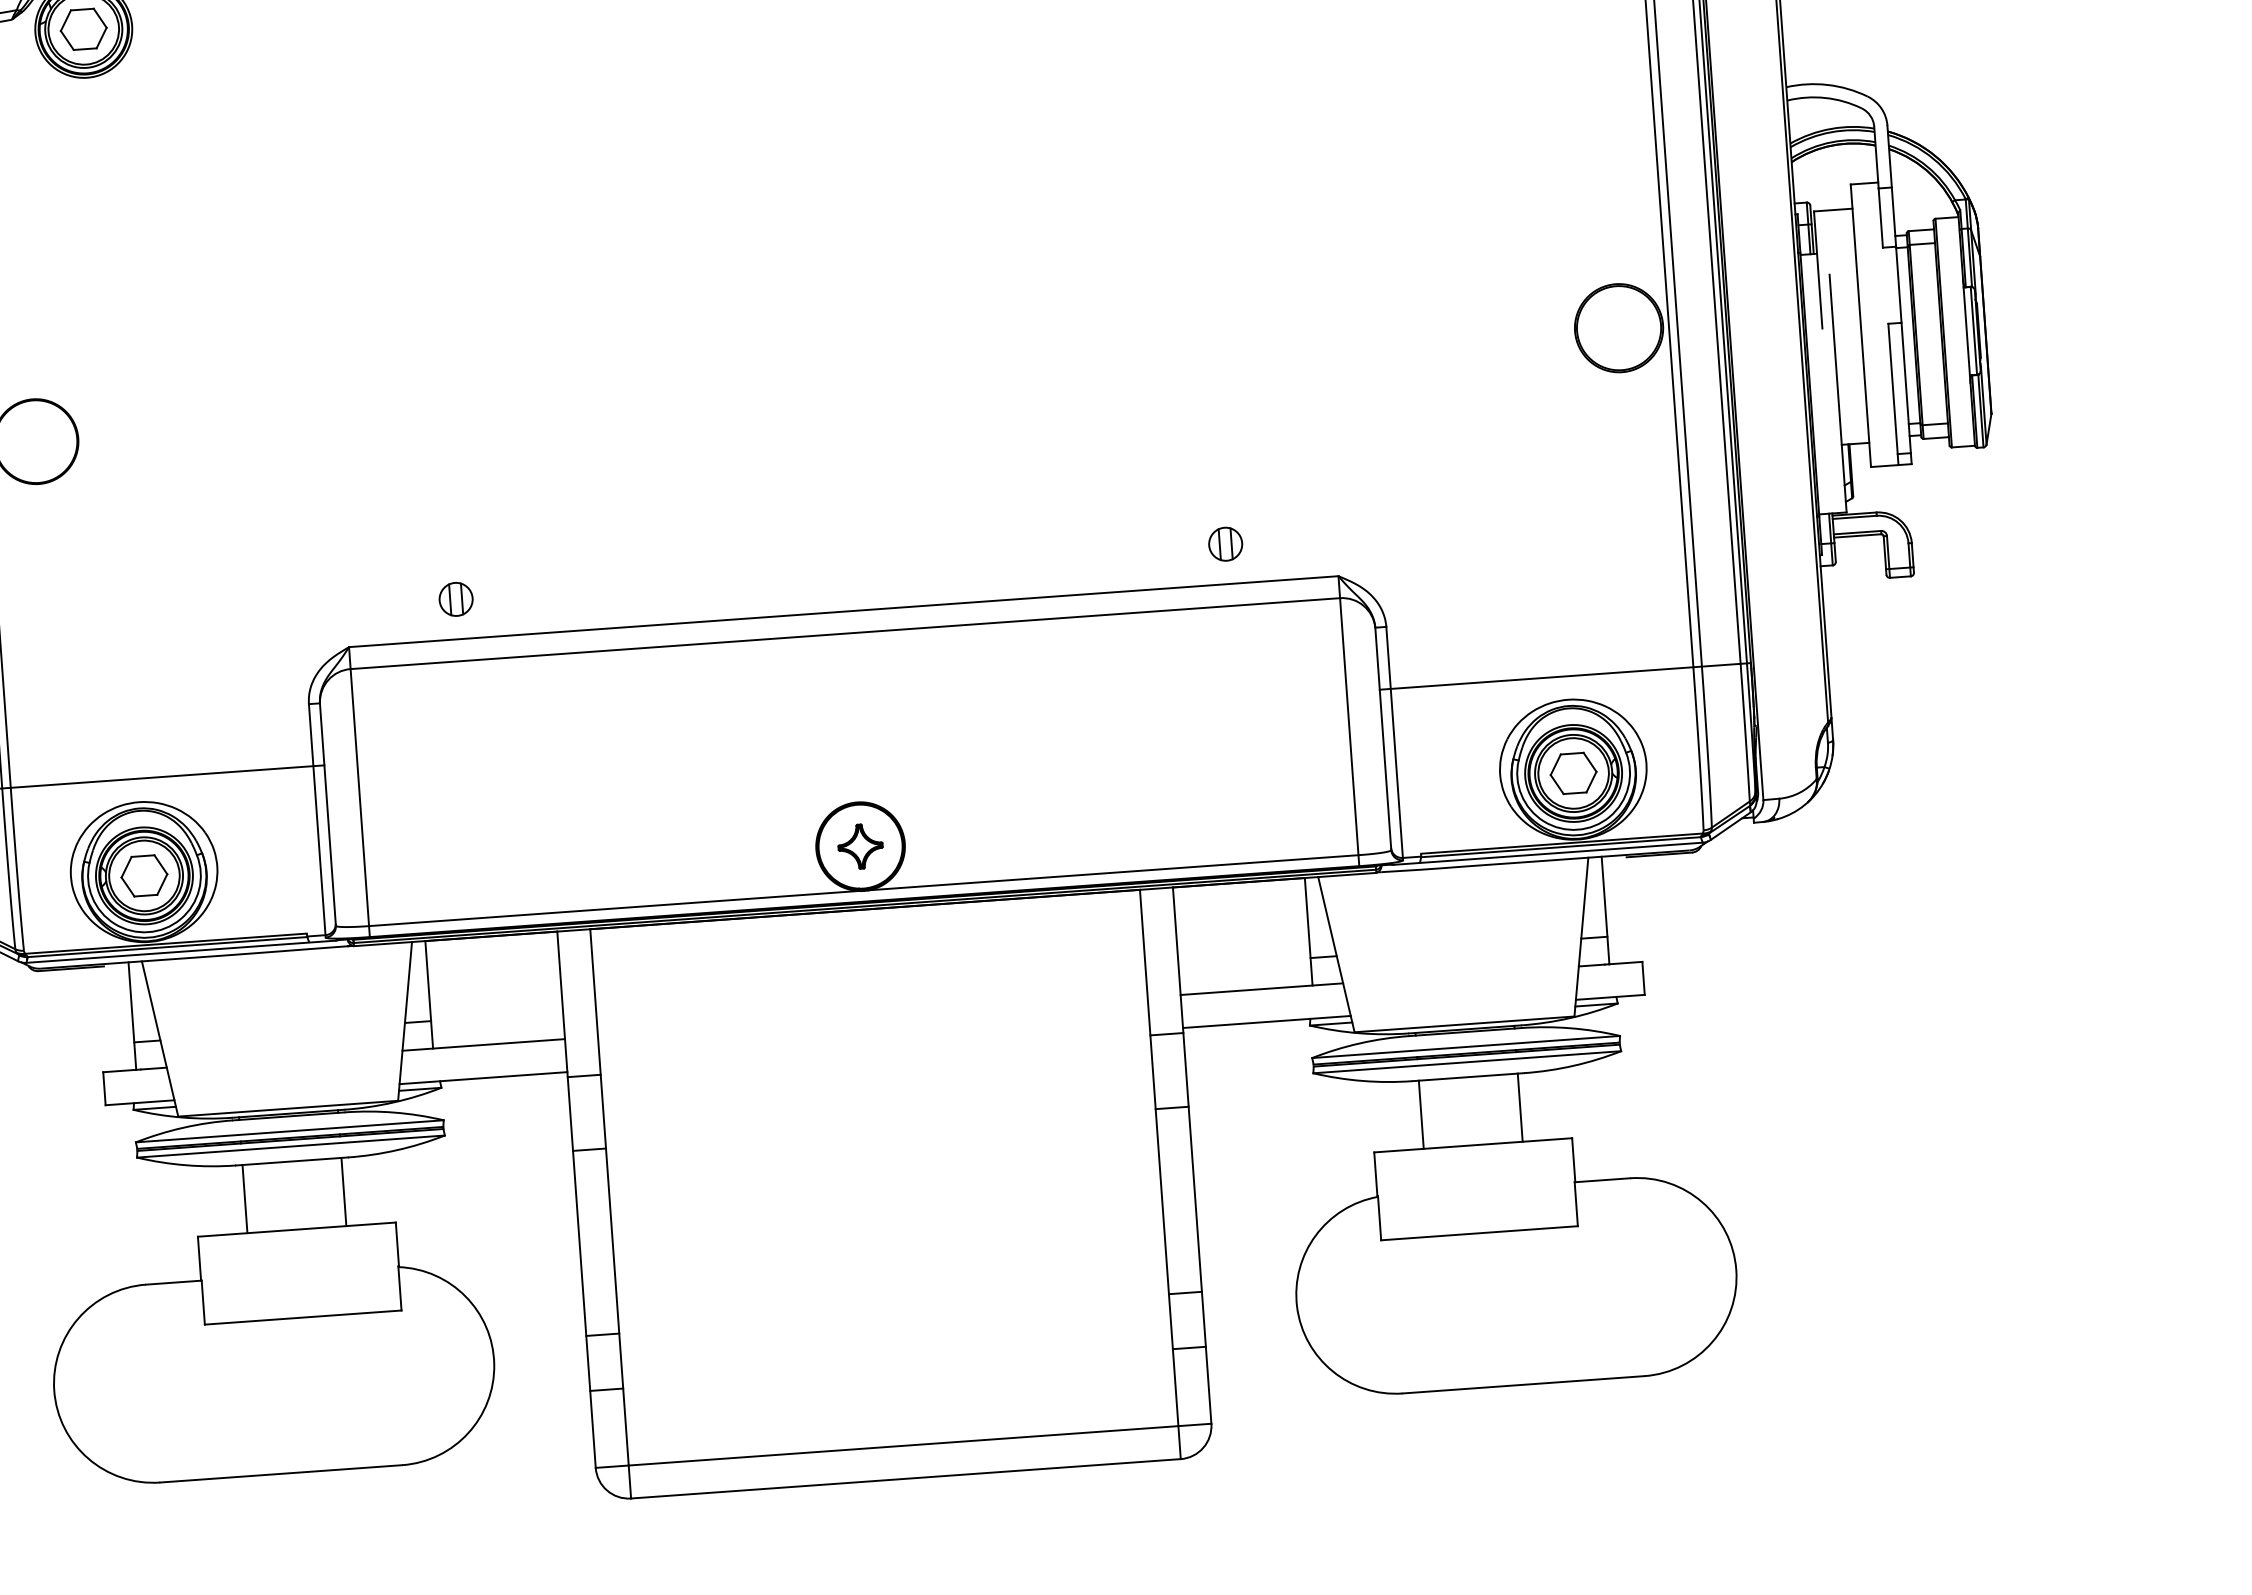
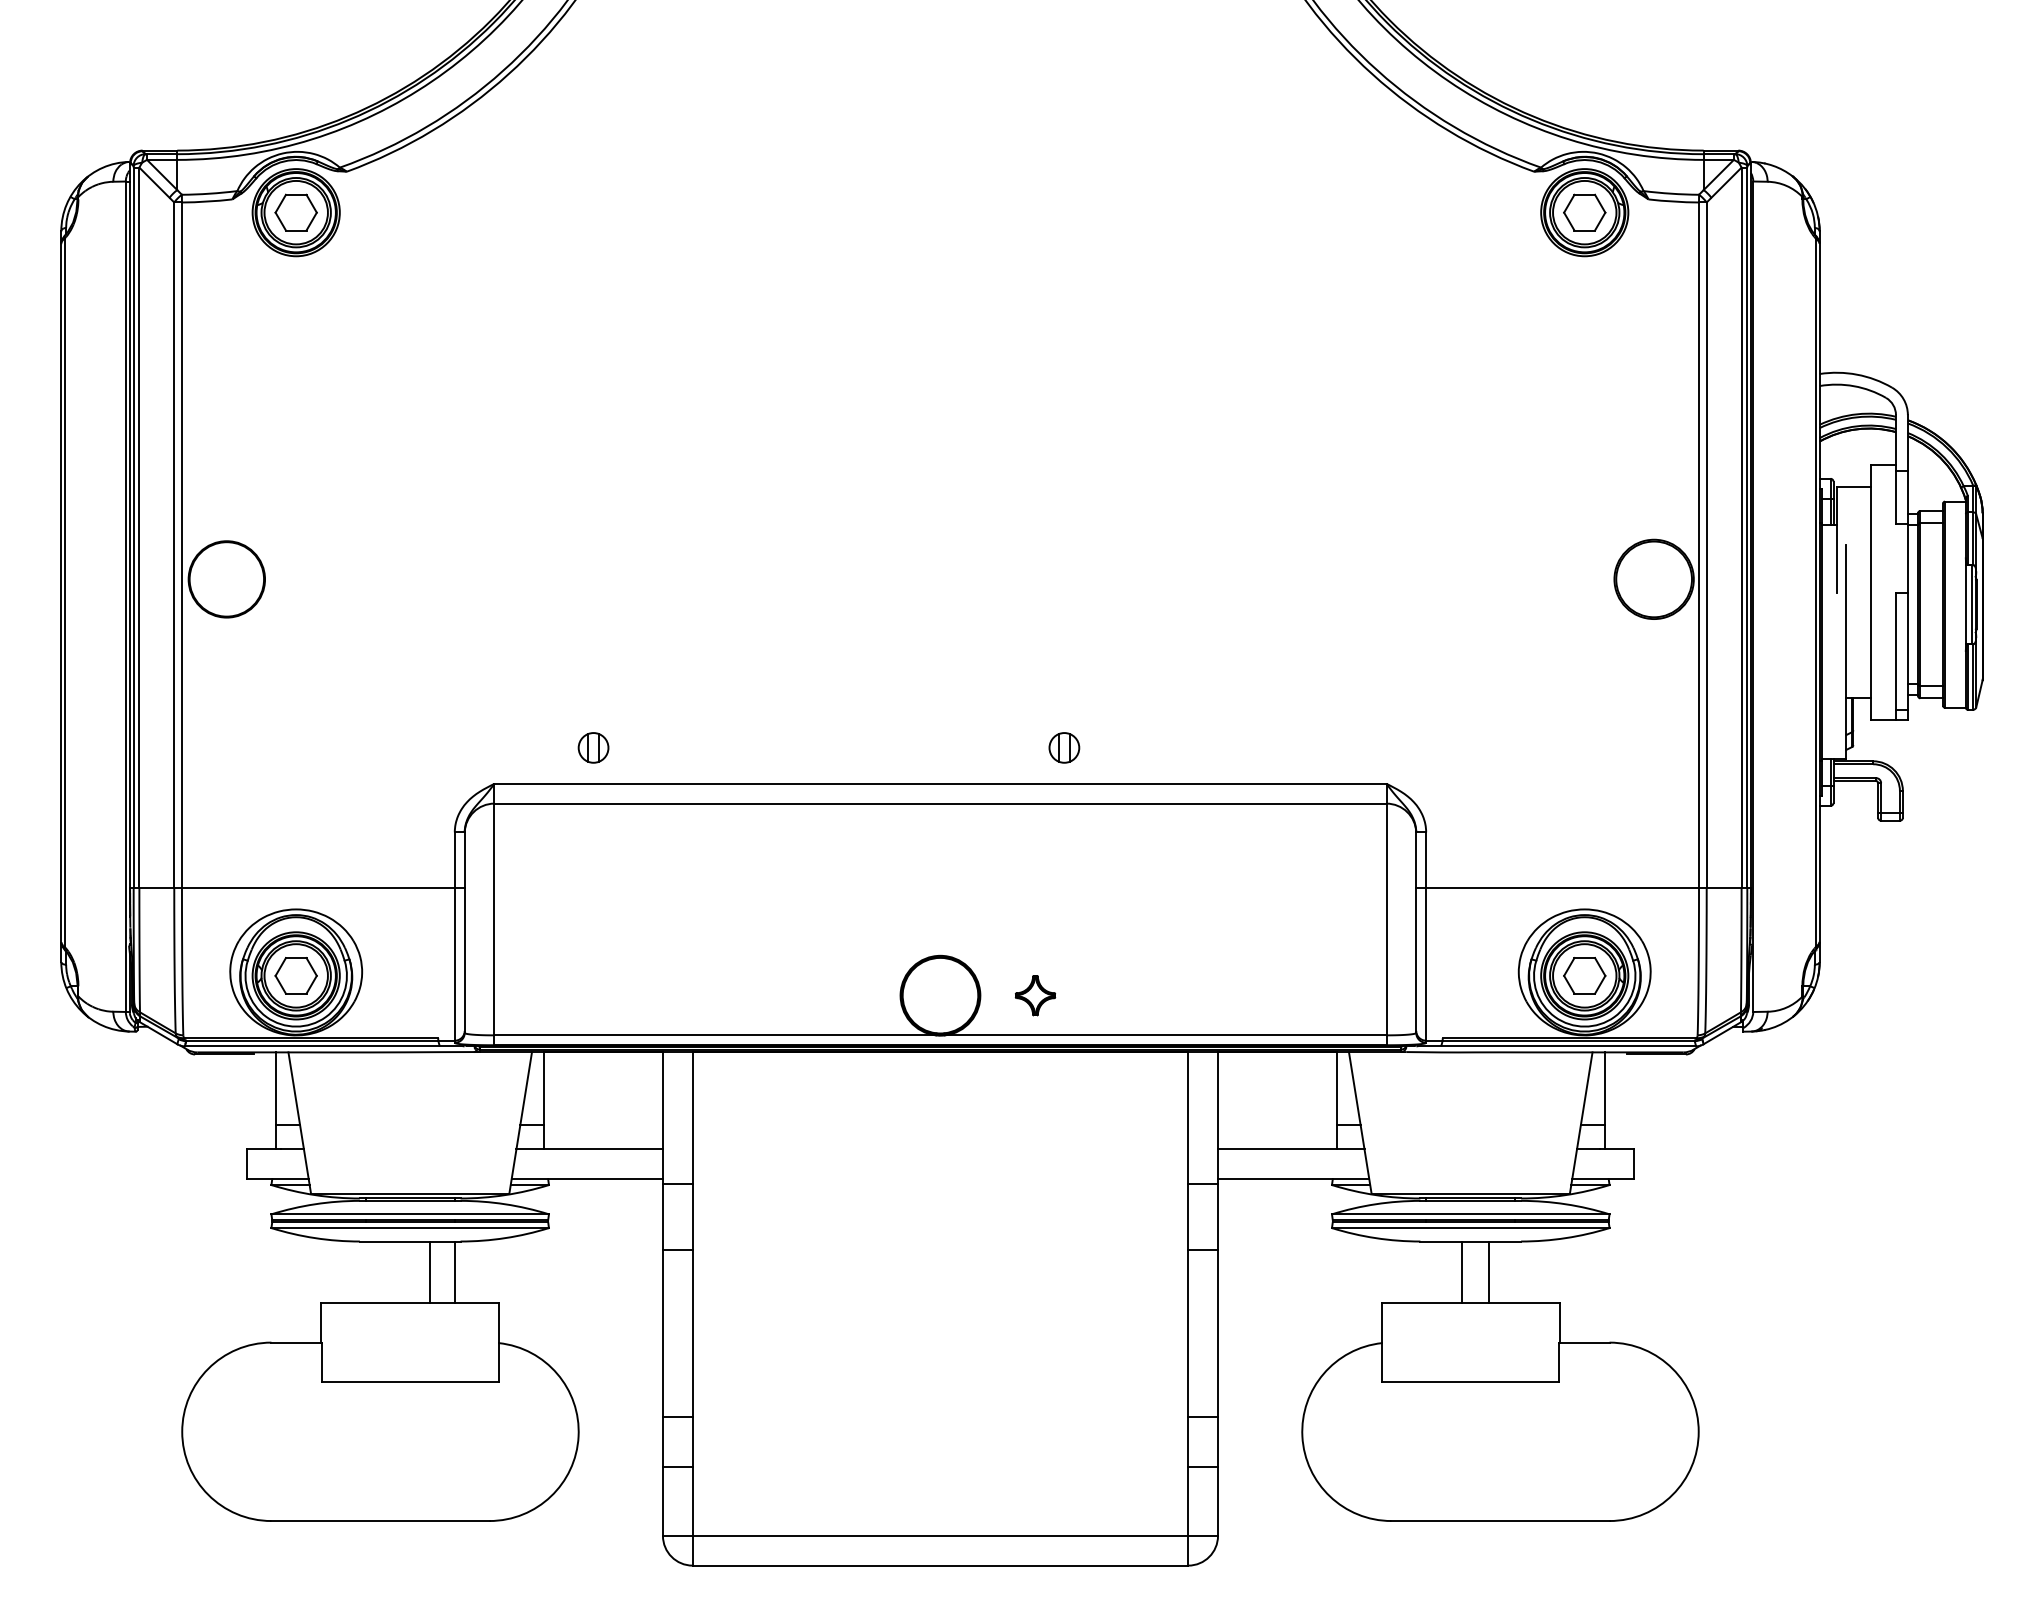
part: (1225, 543) -> (1064, 747), moved
part: (860, 846) -> (1035, 995), moved
line: (1520, 1106) -> (1462, 1271), moved
line: (1421, 1113) -> (1489, 1271), moved
line: (244, 1198) -> (429, 1271), moved

